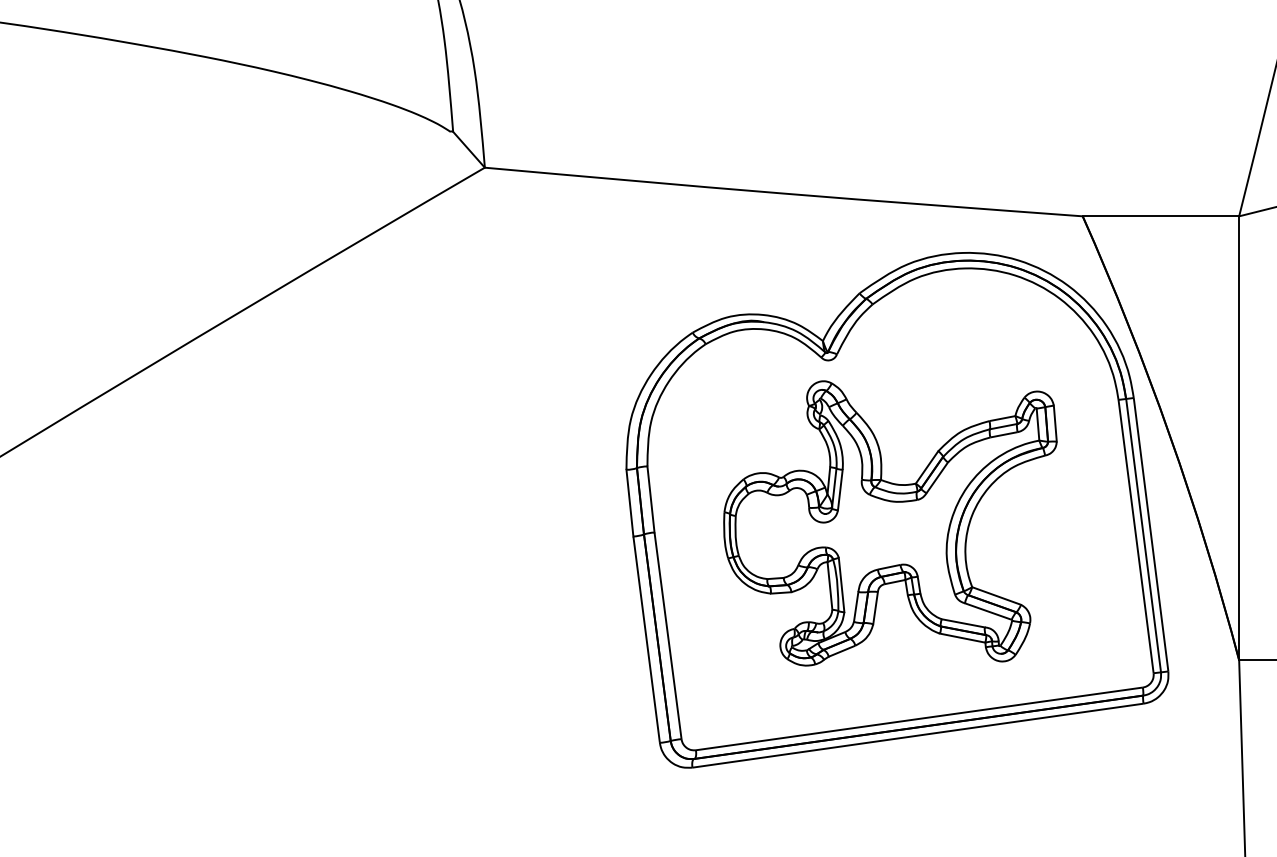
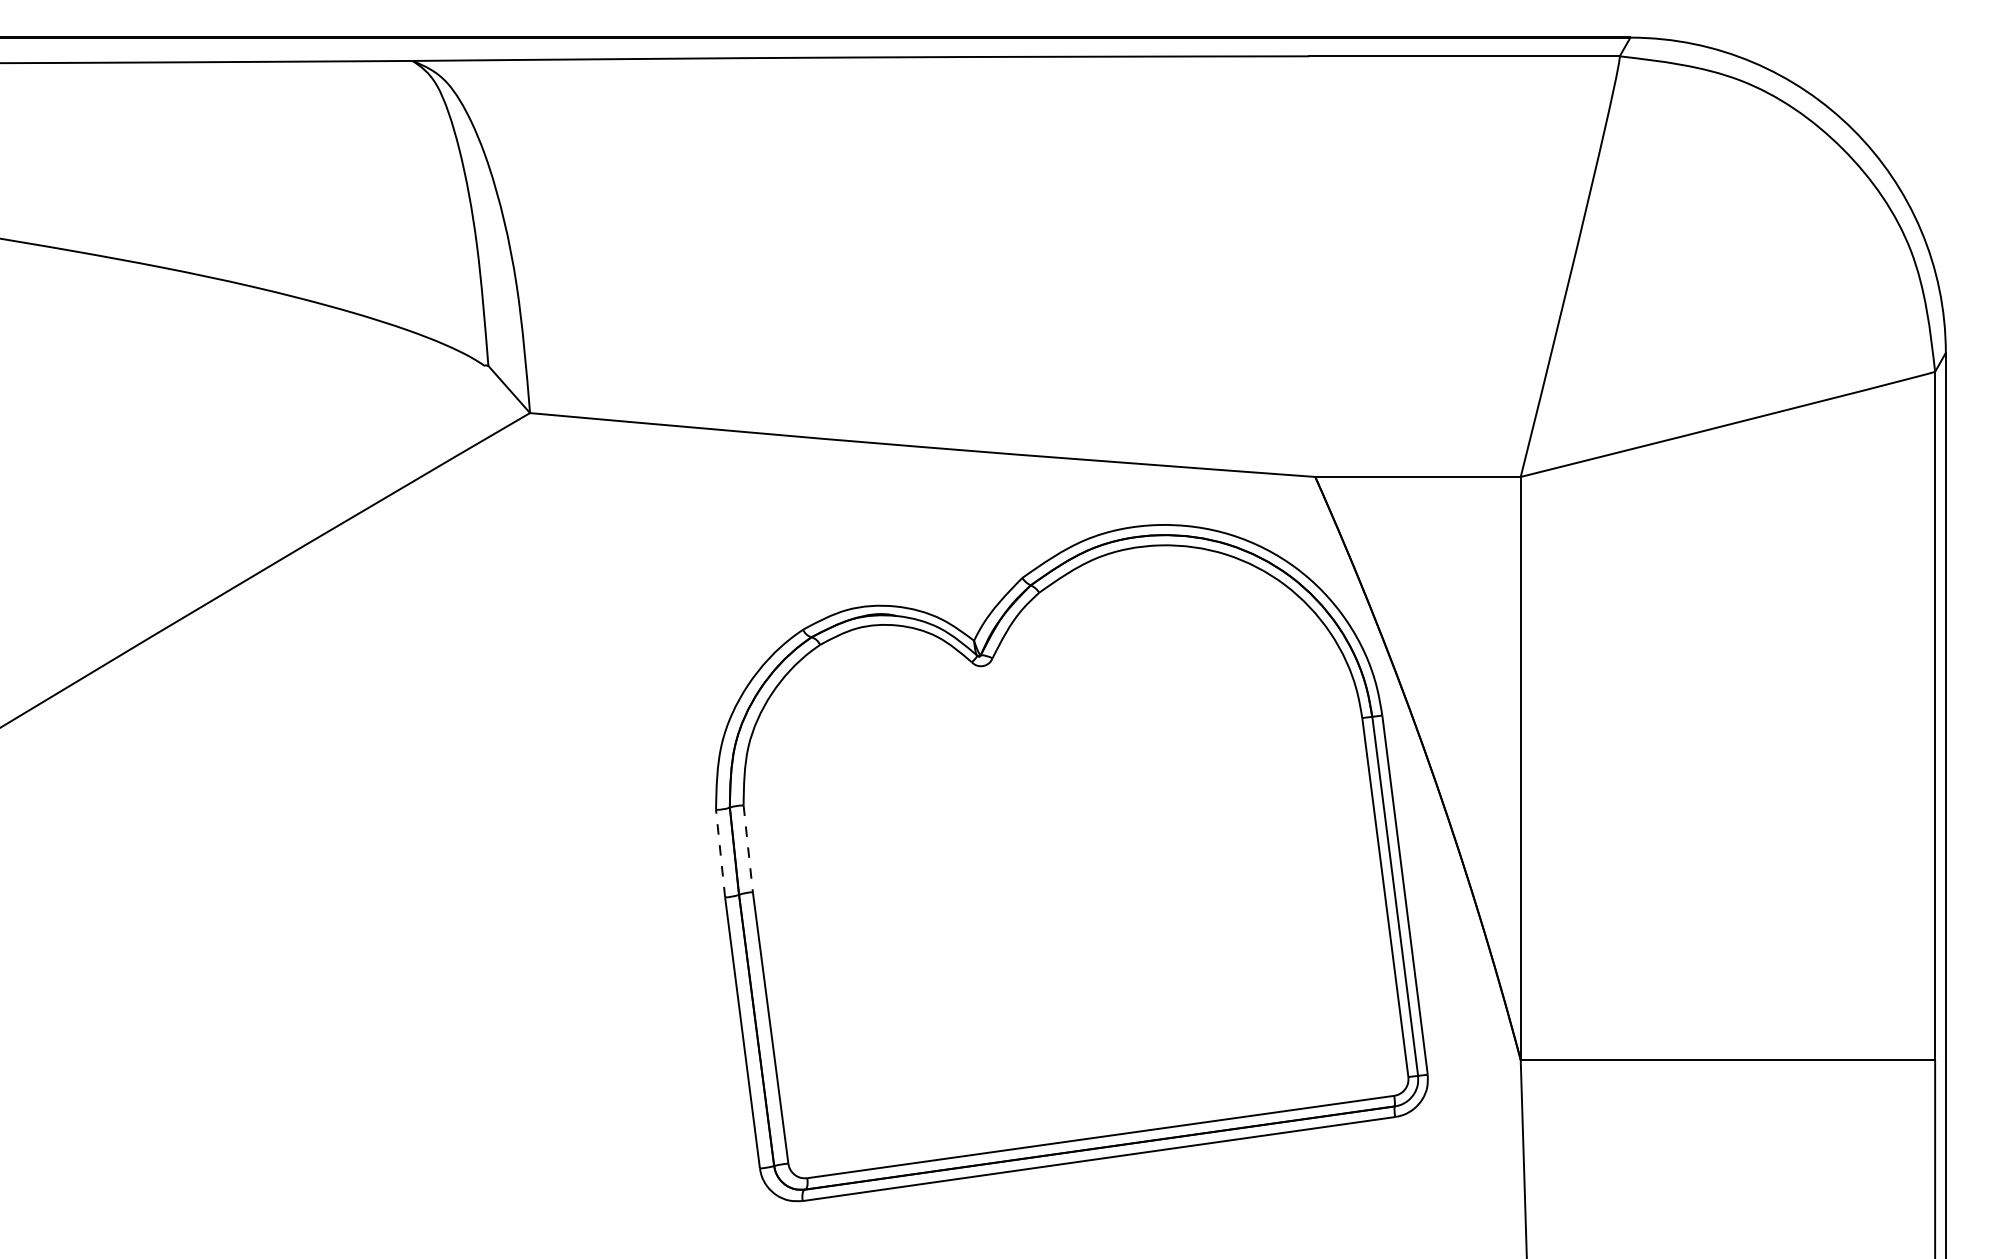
line: (651, 499) -> (748, 848), solid -> dashed
line: (629, 503) -> (720, 853), solid -> dashed
part: (890, 522) -> (1062, 879), removed

